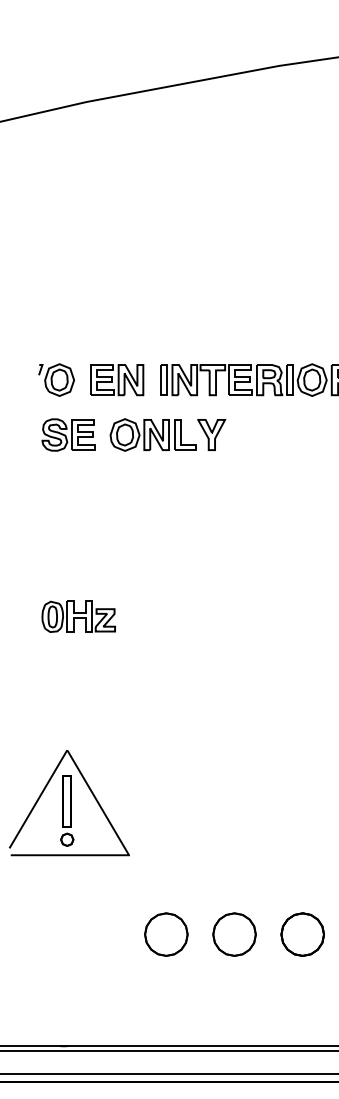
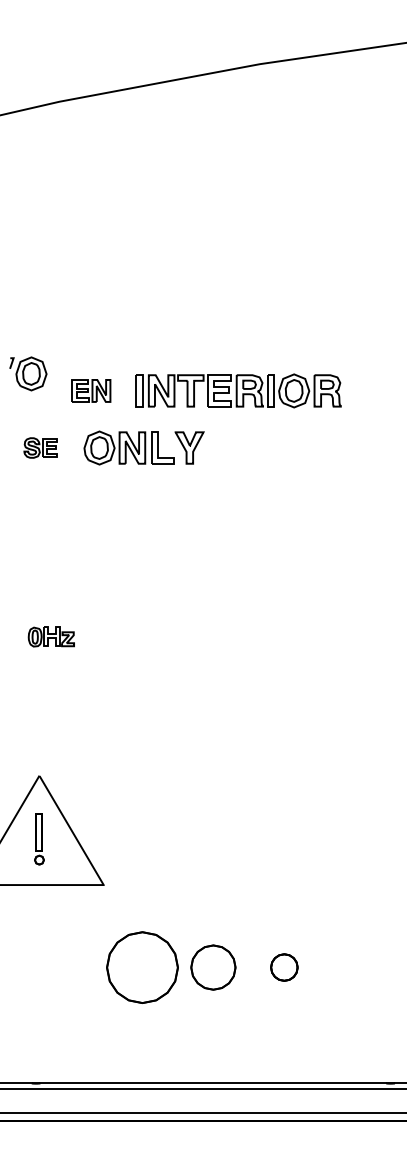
part: (56, 379) -> (28, 373), moved
part: (117, 379) -> (91, 390), size x0.7
part: (68, 434) -> (40, 447), size x0.6
part: (78, 616) -> (51, 636), size x0.6
part: (67, 811) -> (39, 839), size x0.7
part: (166, 934) -> (142, 967), size x1.6
part: (302, 934) -> (284, 967), size x0.6

